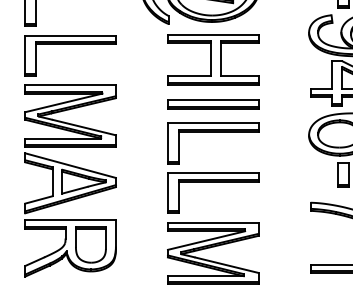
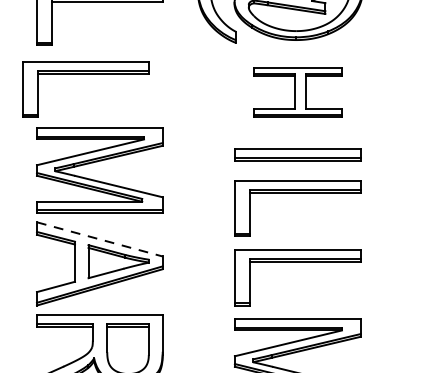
part: (70, 44) -> (85, 74), moved
part: (213, 59) -> (298, 92), size x0.7
line: (70, 165) -> (99, 239), solid -> dashed

